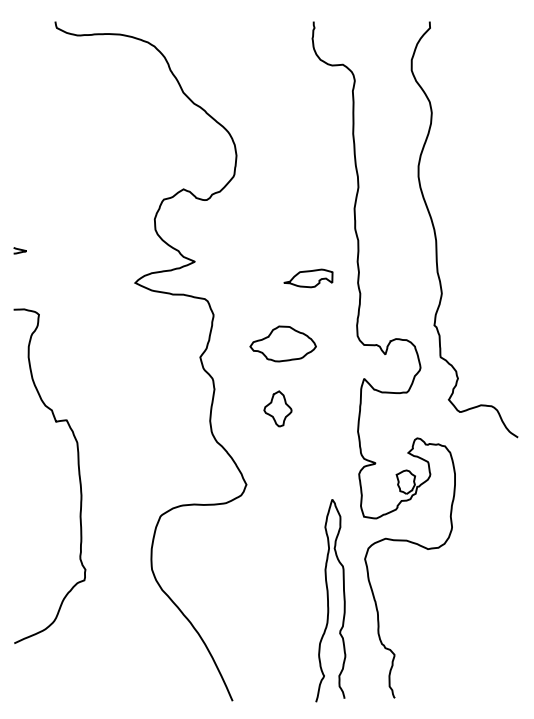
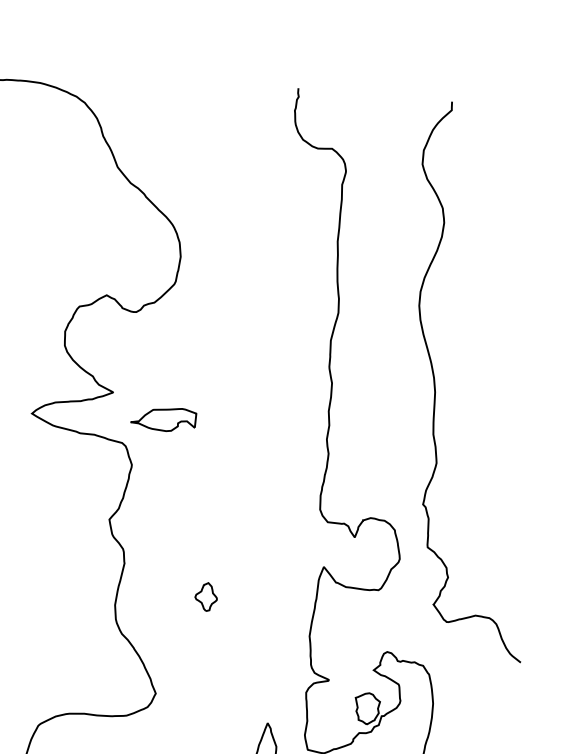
part: (308, 278) -> (163, 419), moved
part: (282, 343) -> (219, 510), removed
part: (277, 408) -> (205, 596), size x0.6

